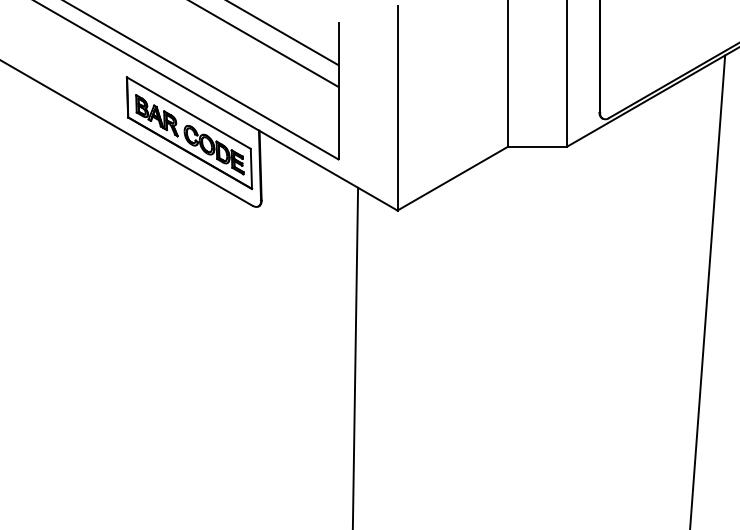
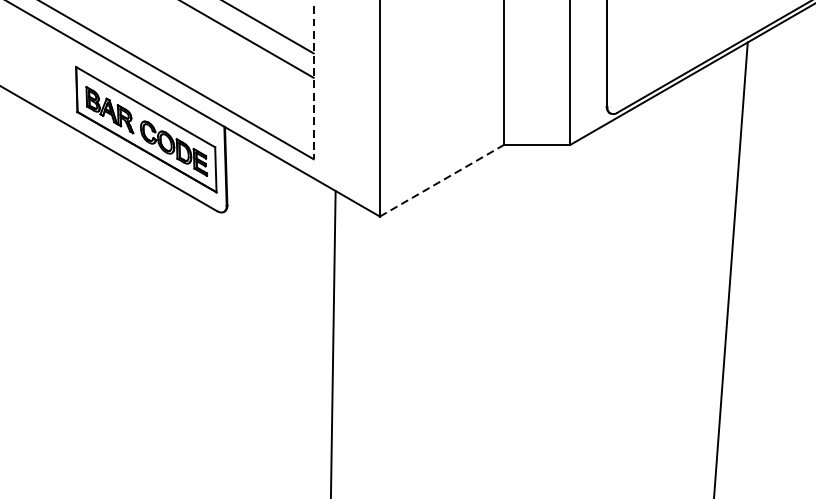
line: (338, 91) -> (313, 82), solid -> dashed
line: (452, 178) -> (441, 180), solid -> dashed

